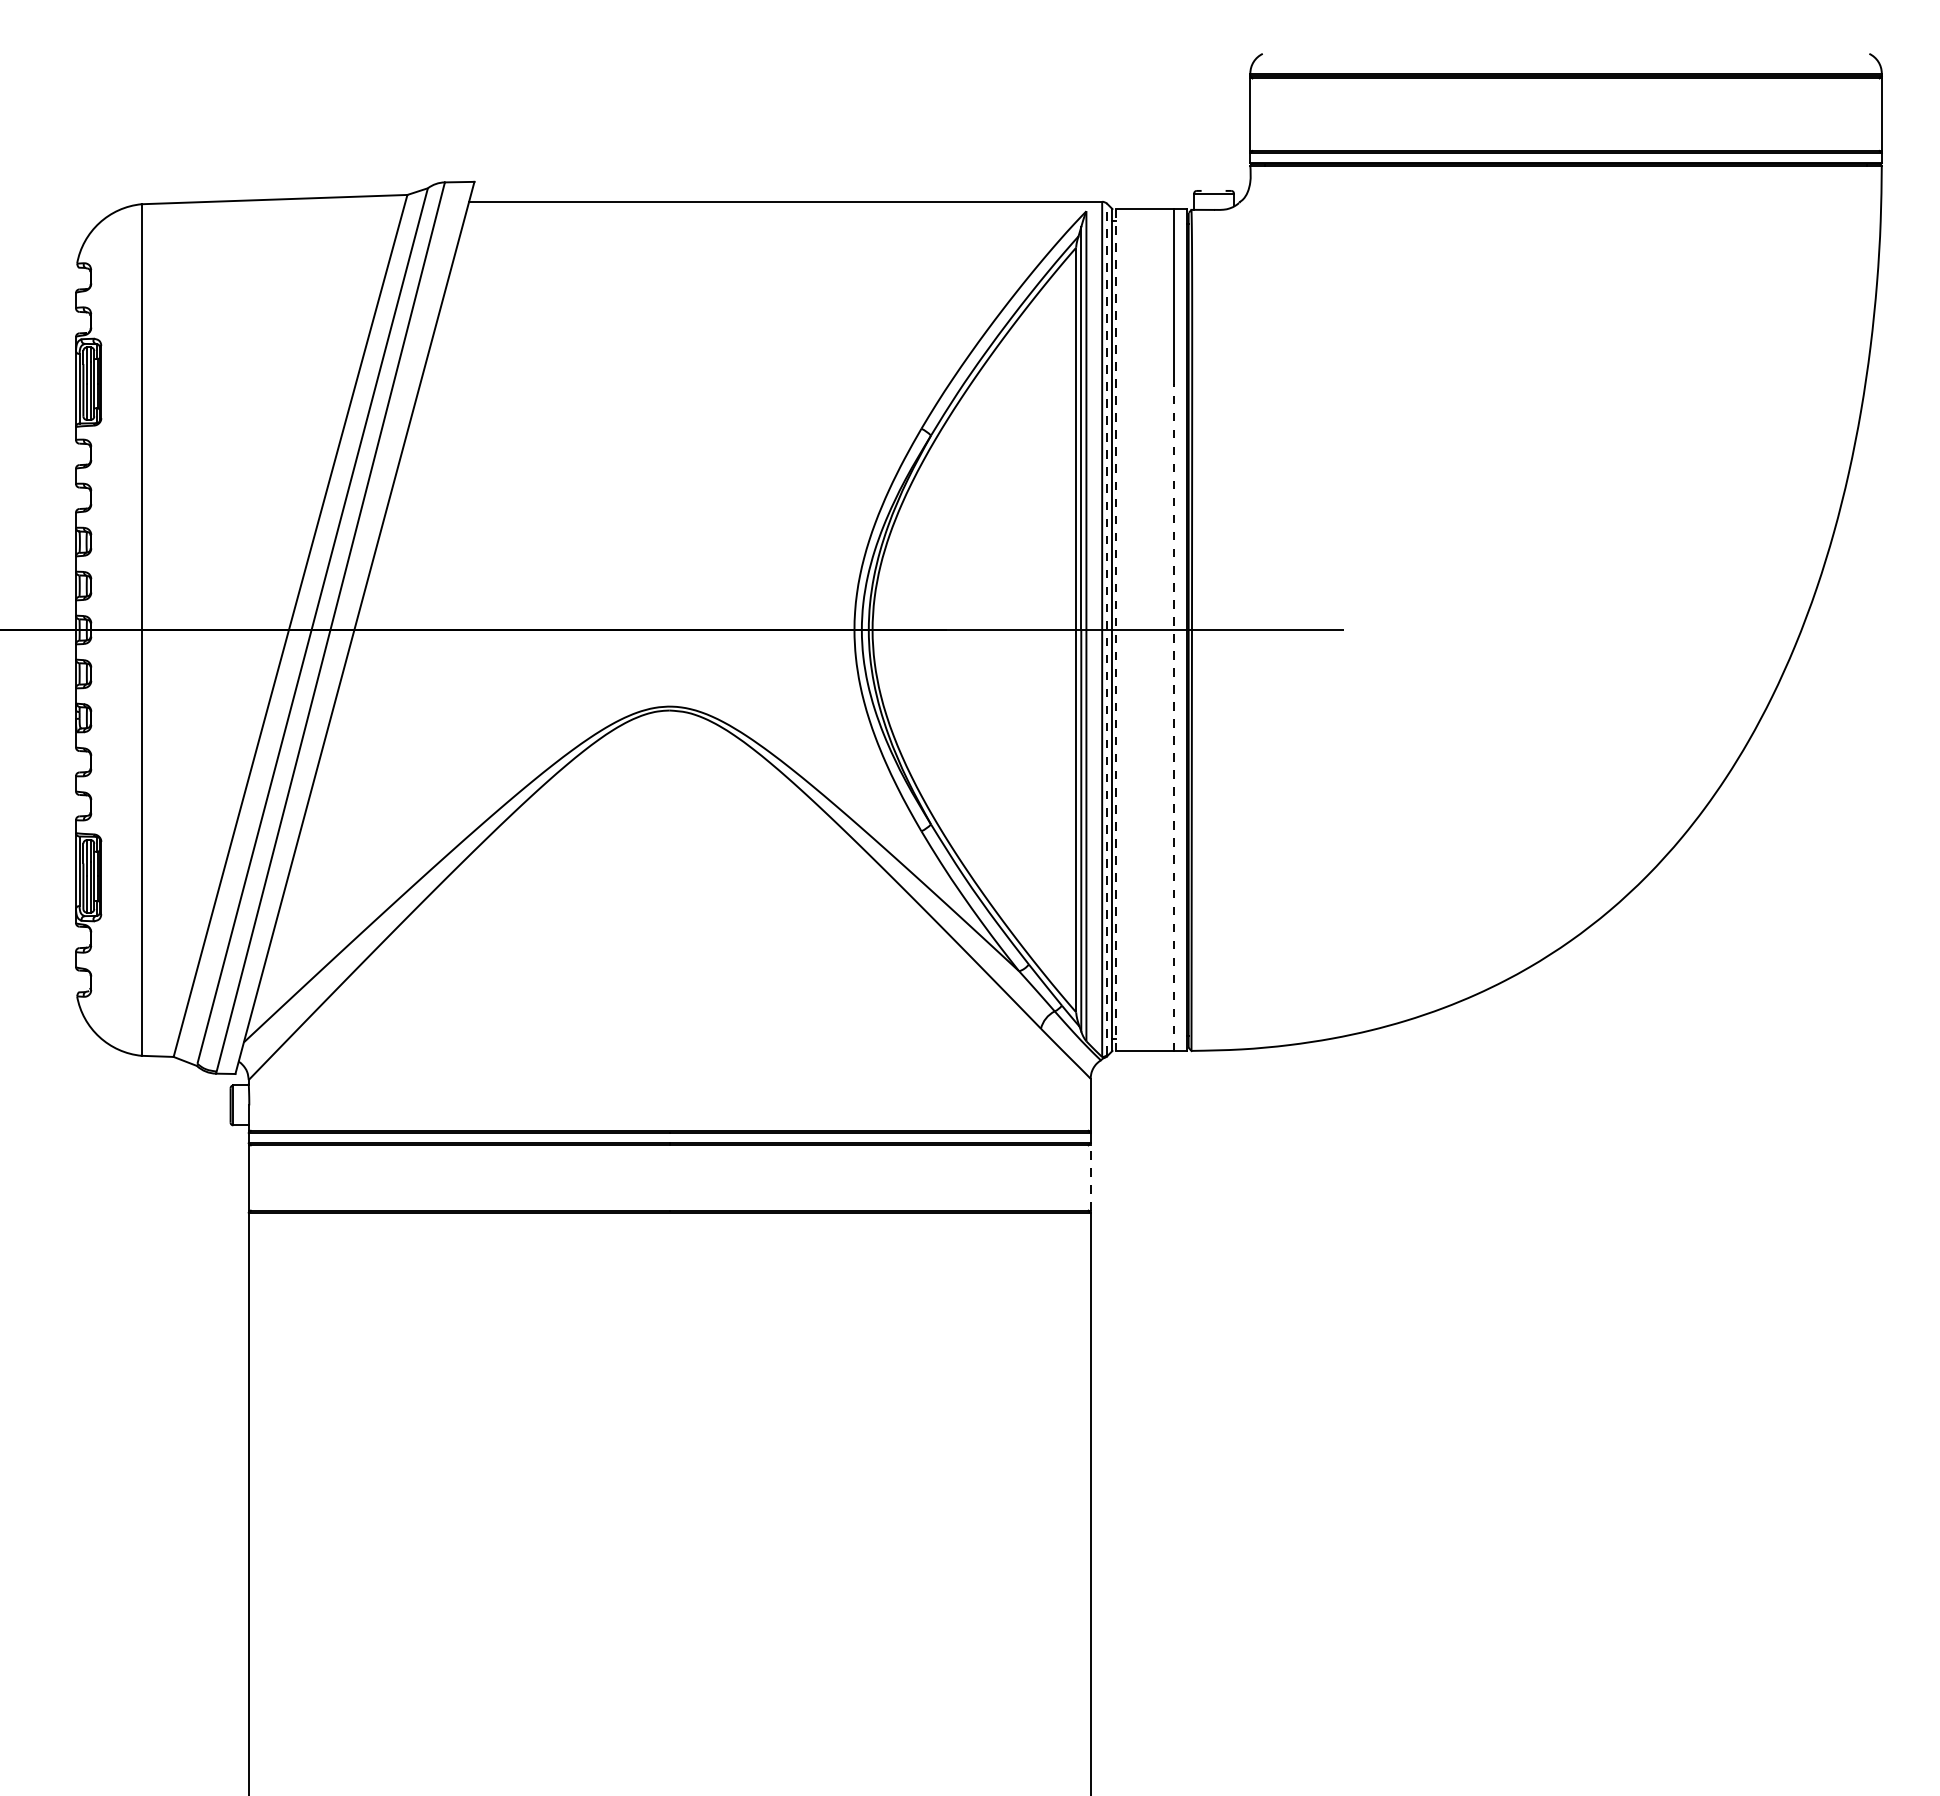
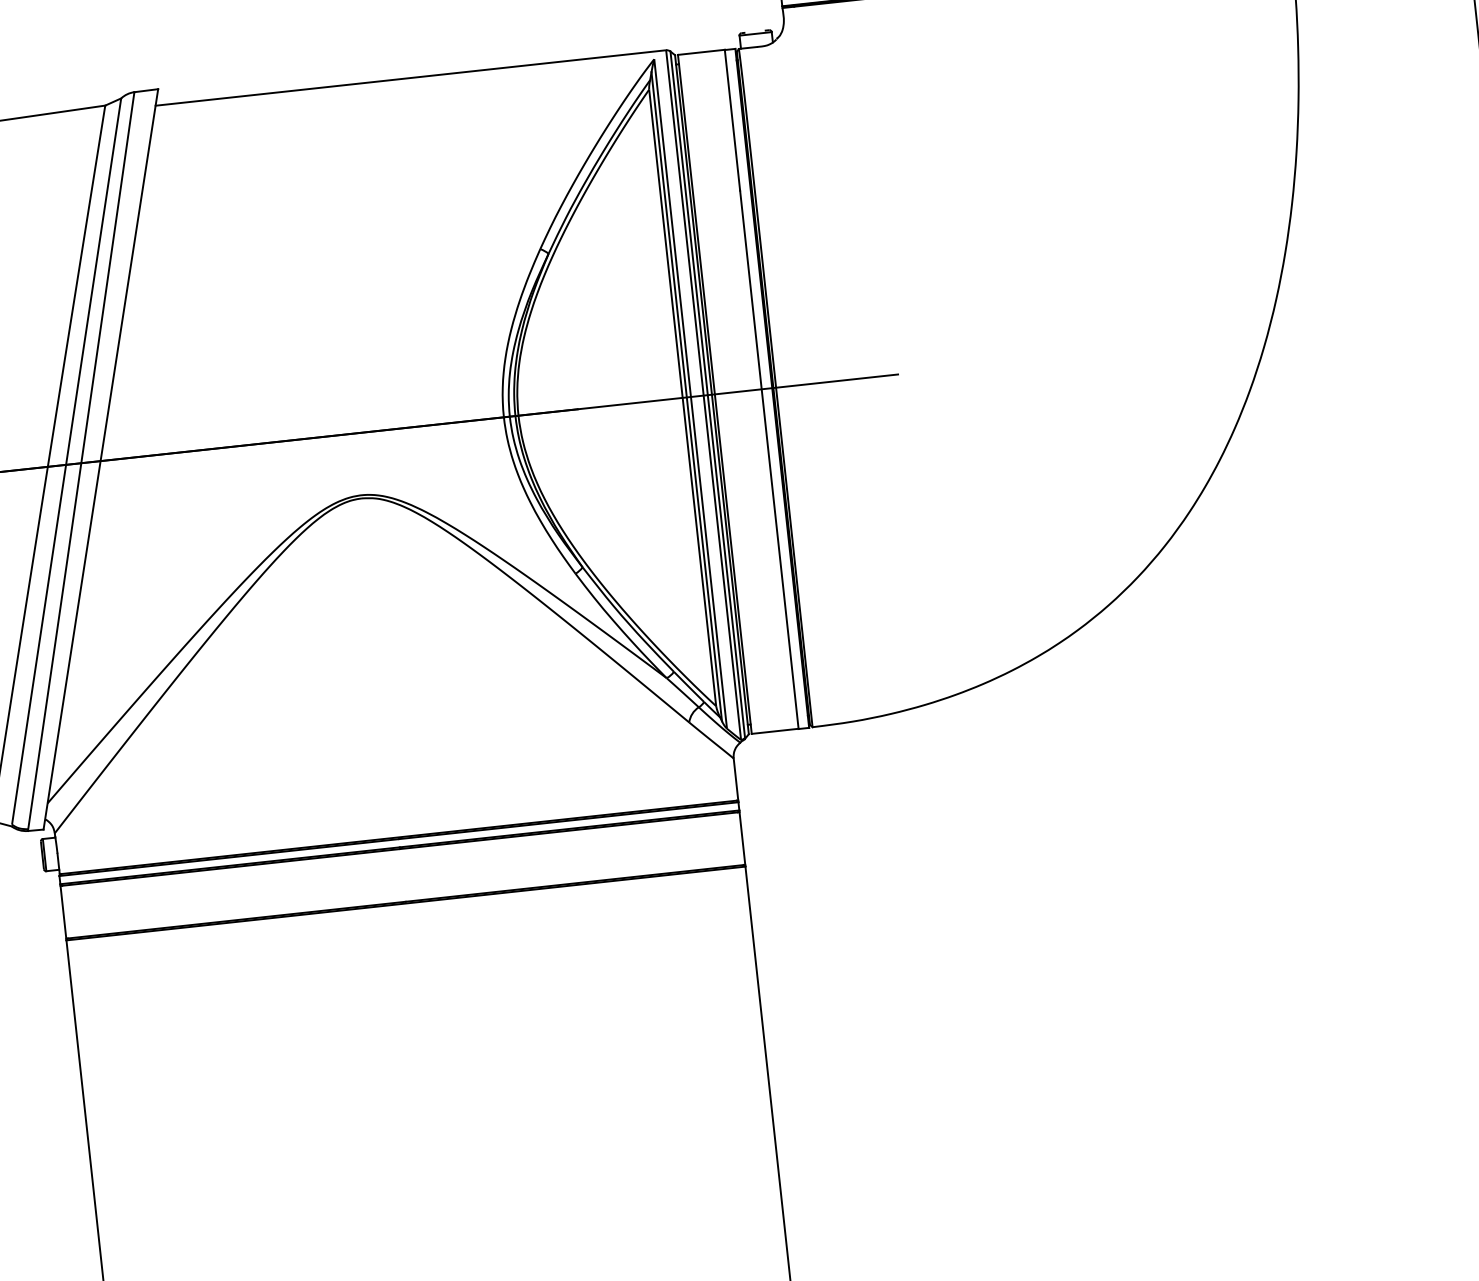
line: (1107, 628) -> (707, 393), dashed -> solid
line: (1116, 630) -> (715, 394), dashed -> solid
line: (1174, 717) -> (769, 459), dashed -> solid
line: (1090, 1178) -> (742, 838), dashed -> solid

